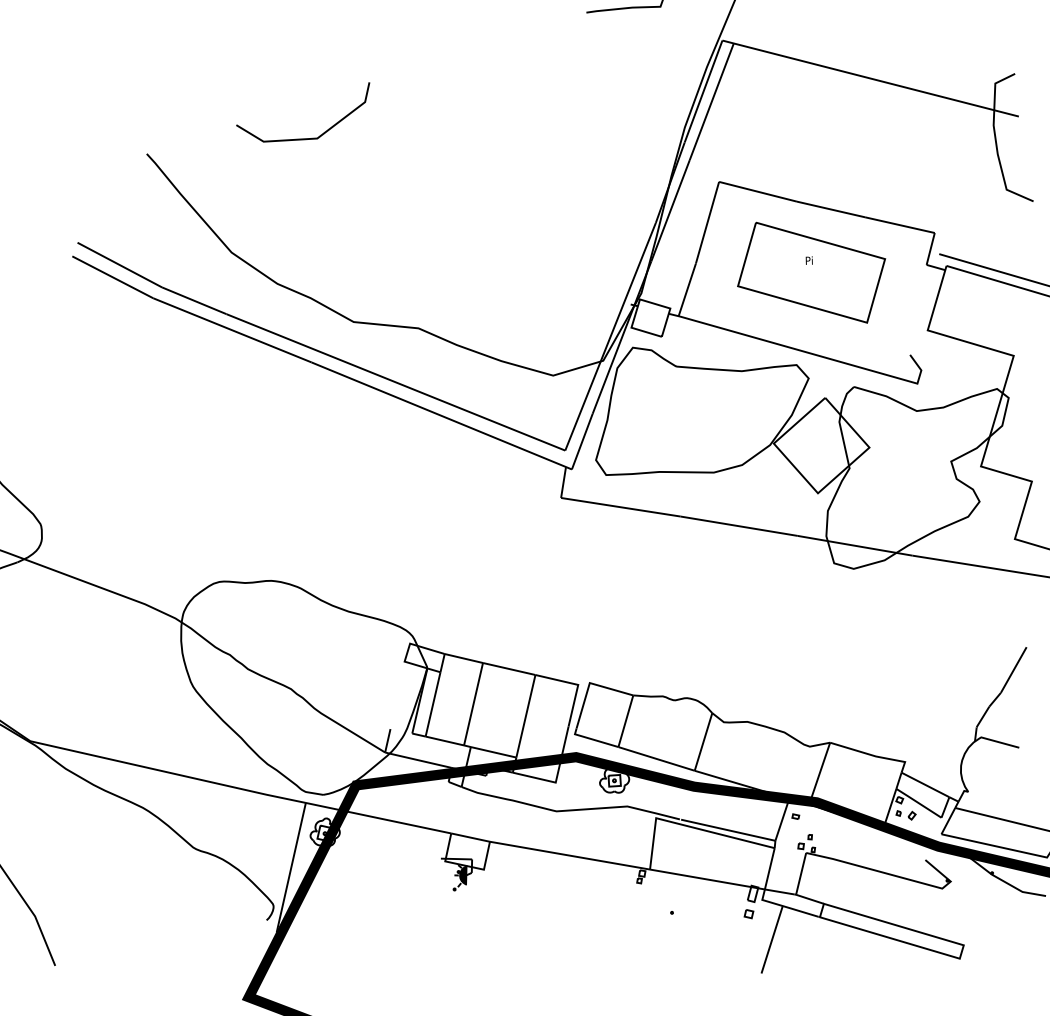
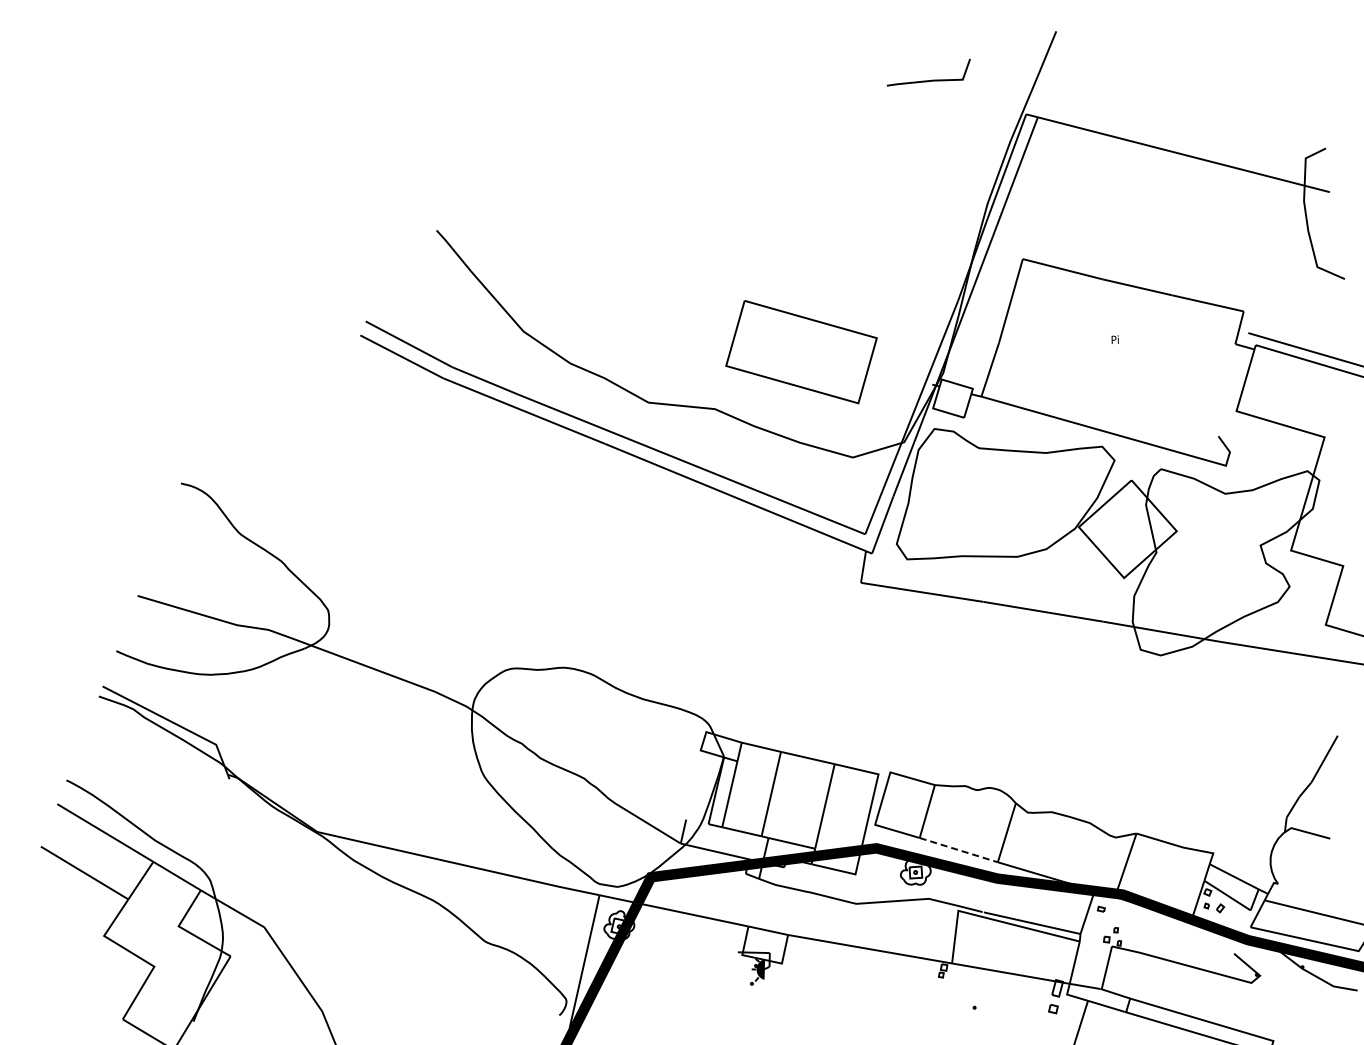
line: (302, 138) -> (596, 214), removed
part: (811, 273) -> (801, 352), moved
line: (656, 759) -> (958, 850), solid -> dashed

